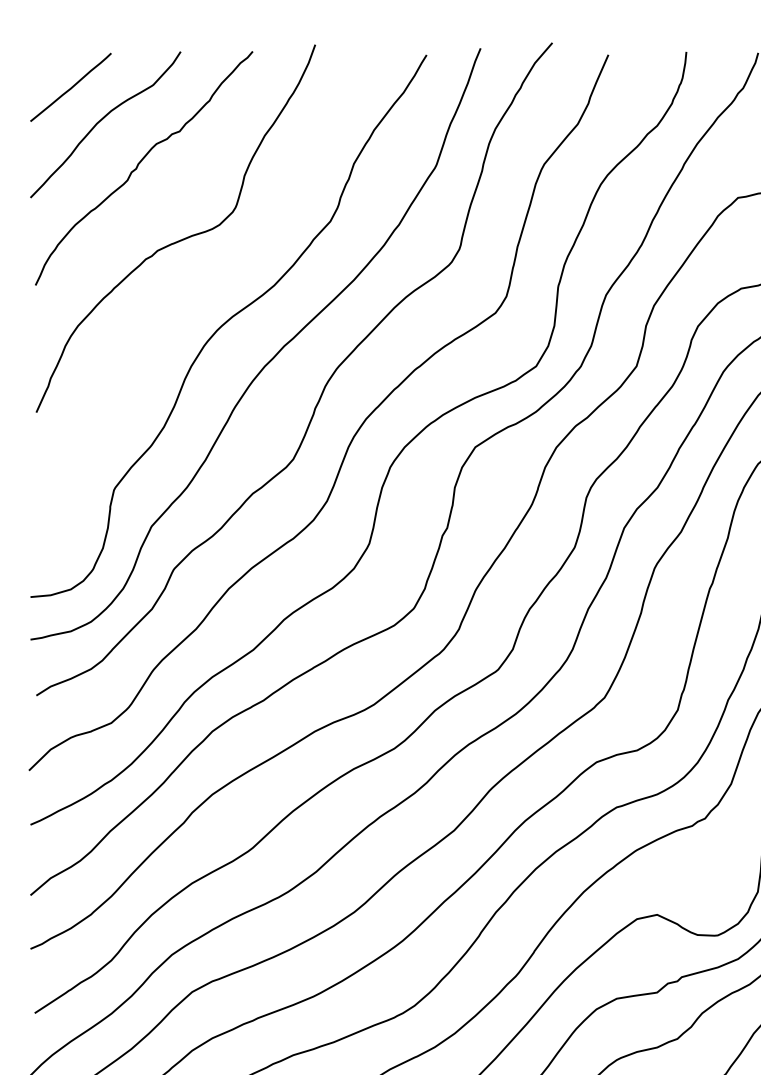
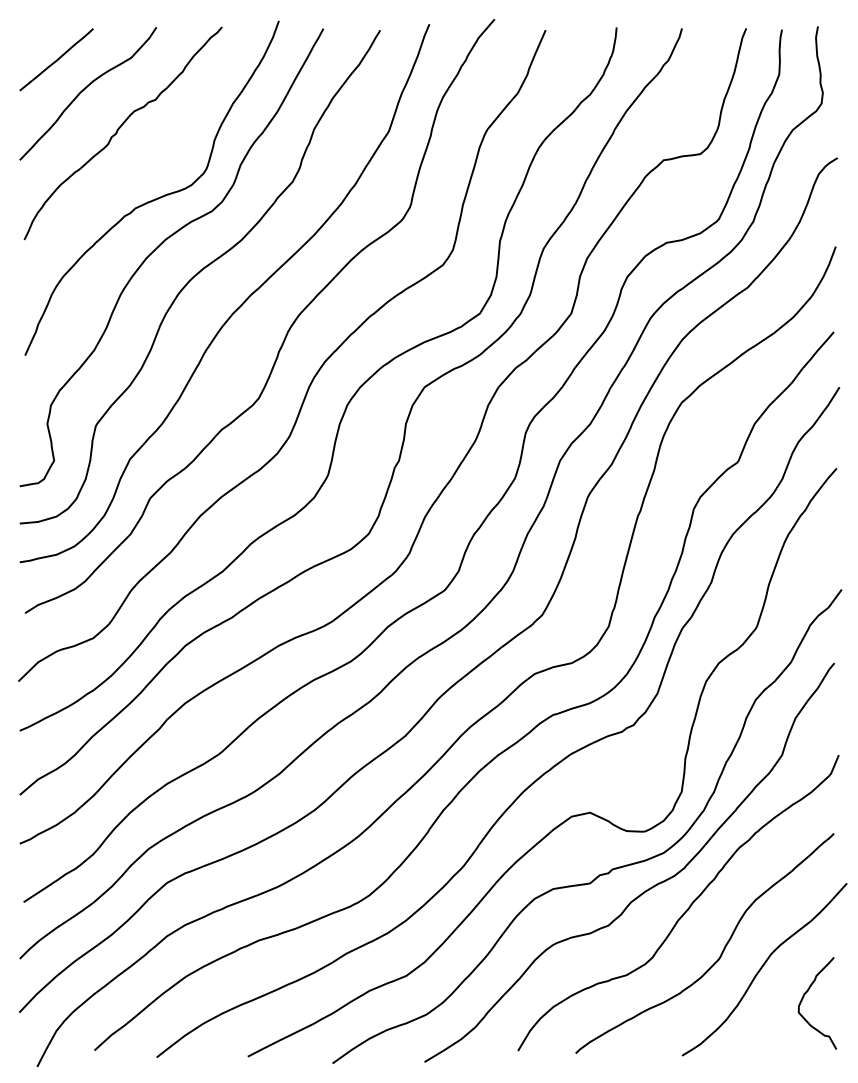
curve: (185, 292) -> (160, 246), added

